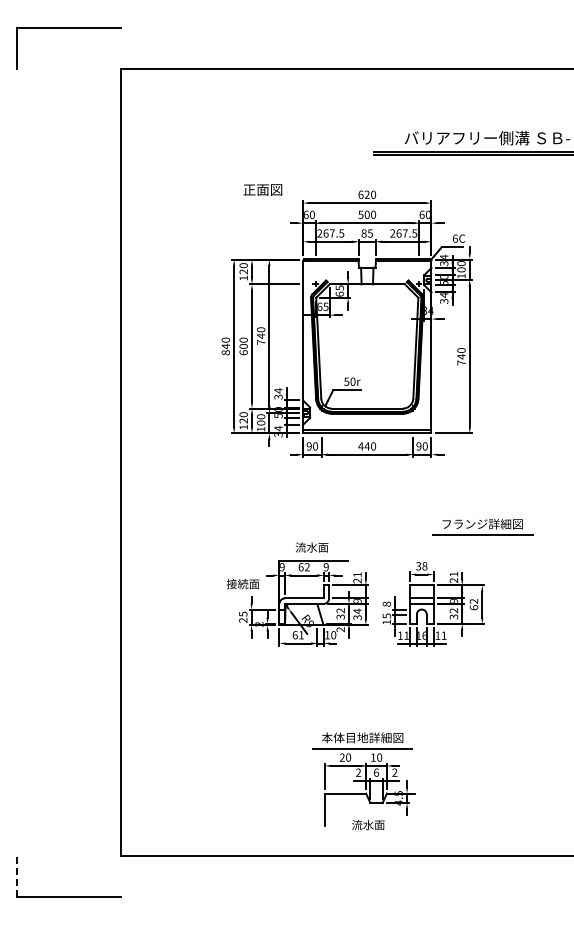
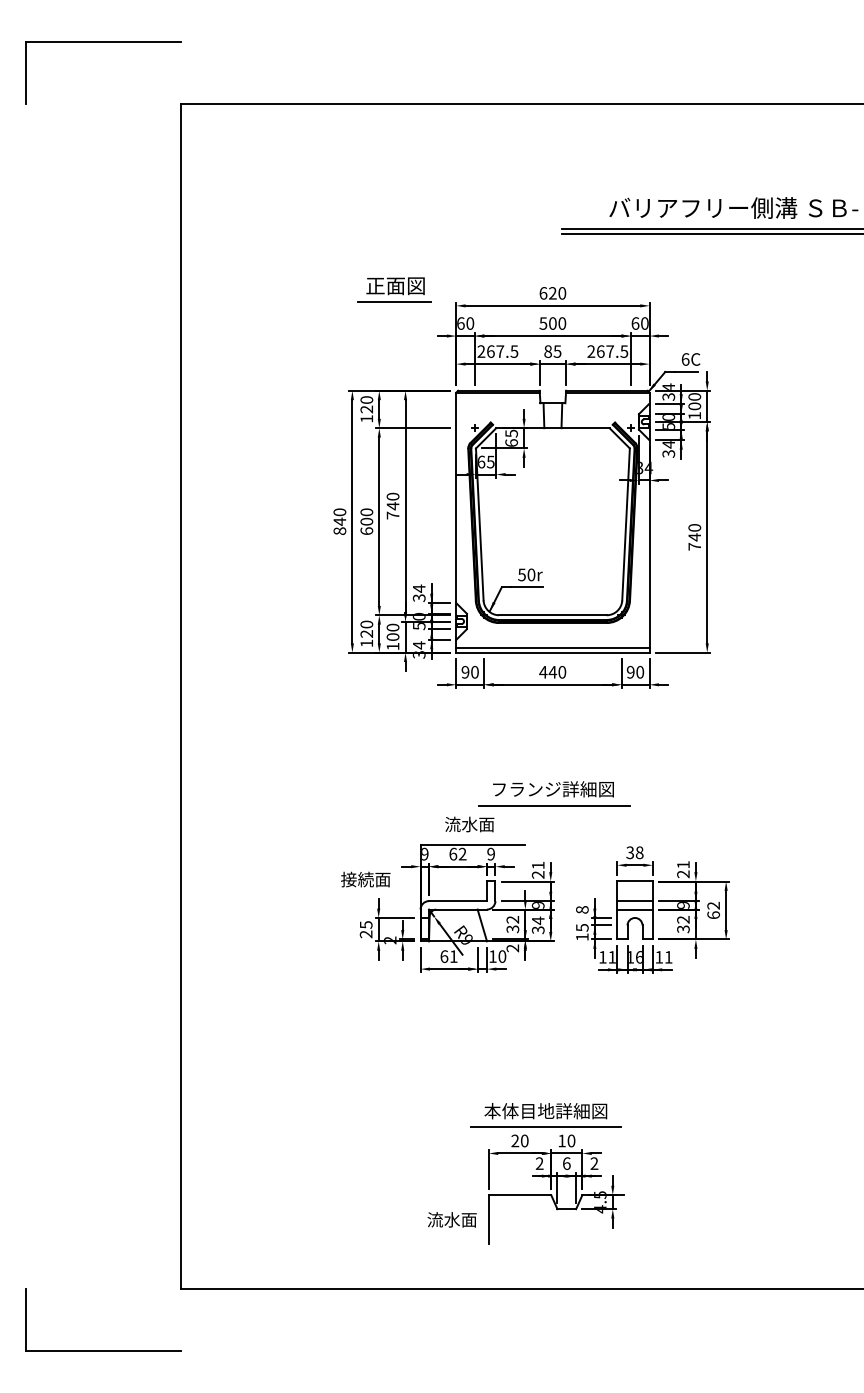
line: (261, 200) -> (393, 301), added
part: (482, 526) -> (553, 792), moved
text: (368, 824) -> (452, 1219), moved
line: (17, 876) -> (26, 1319), dashed -> solid

